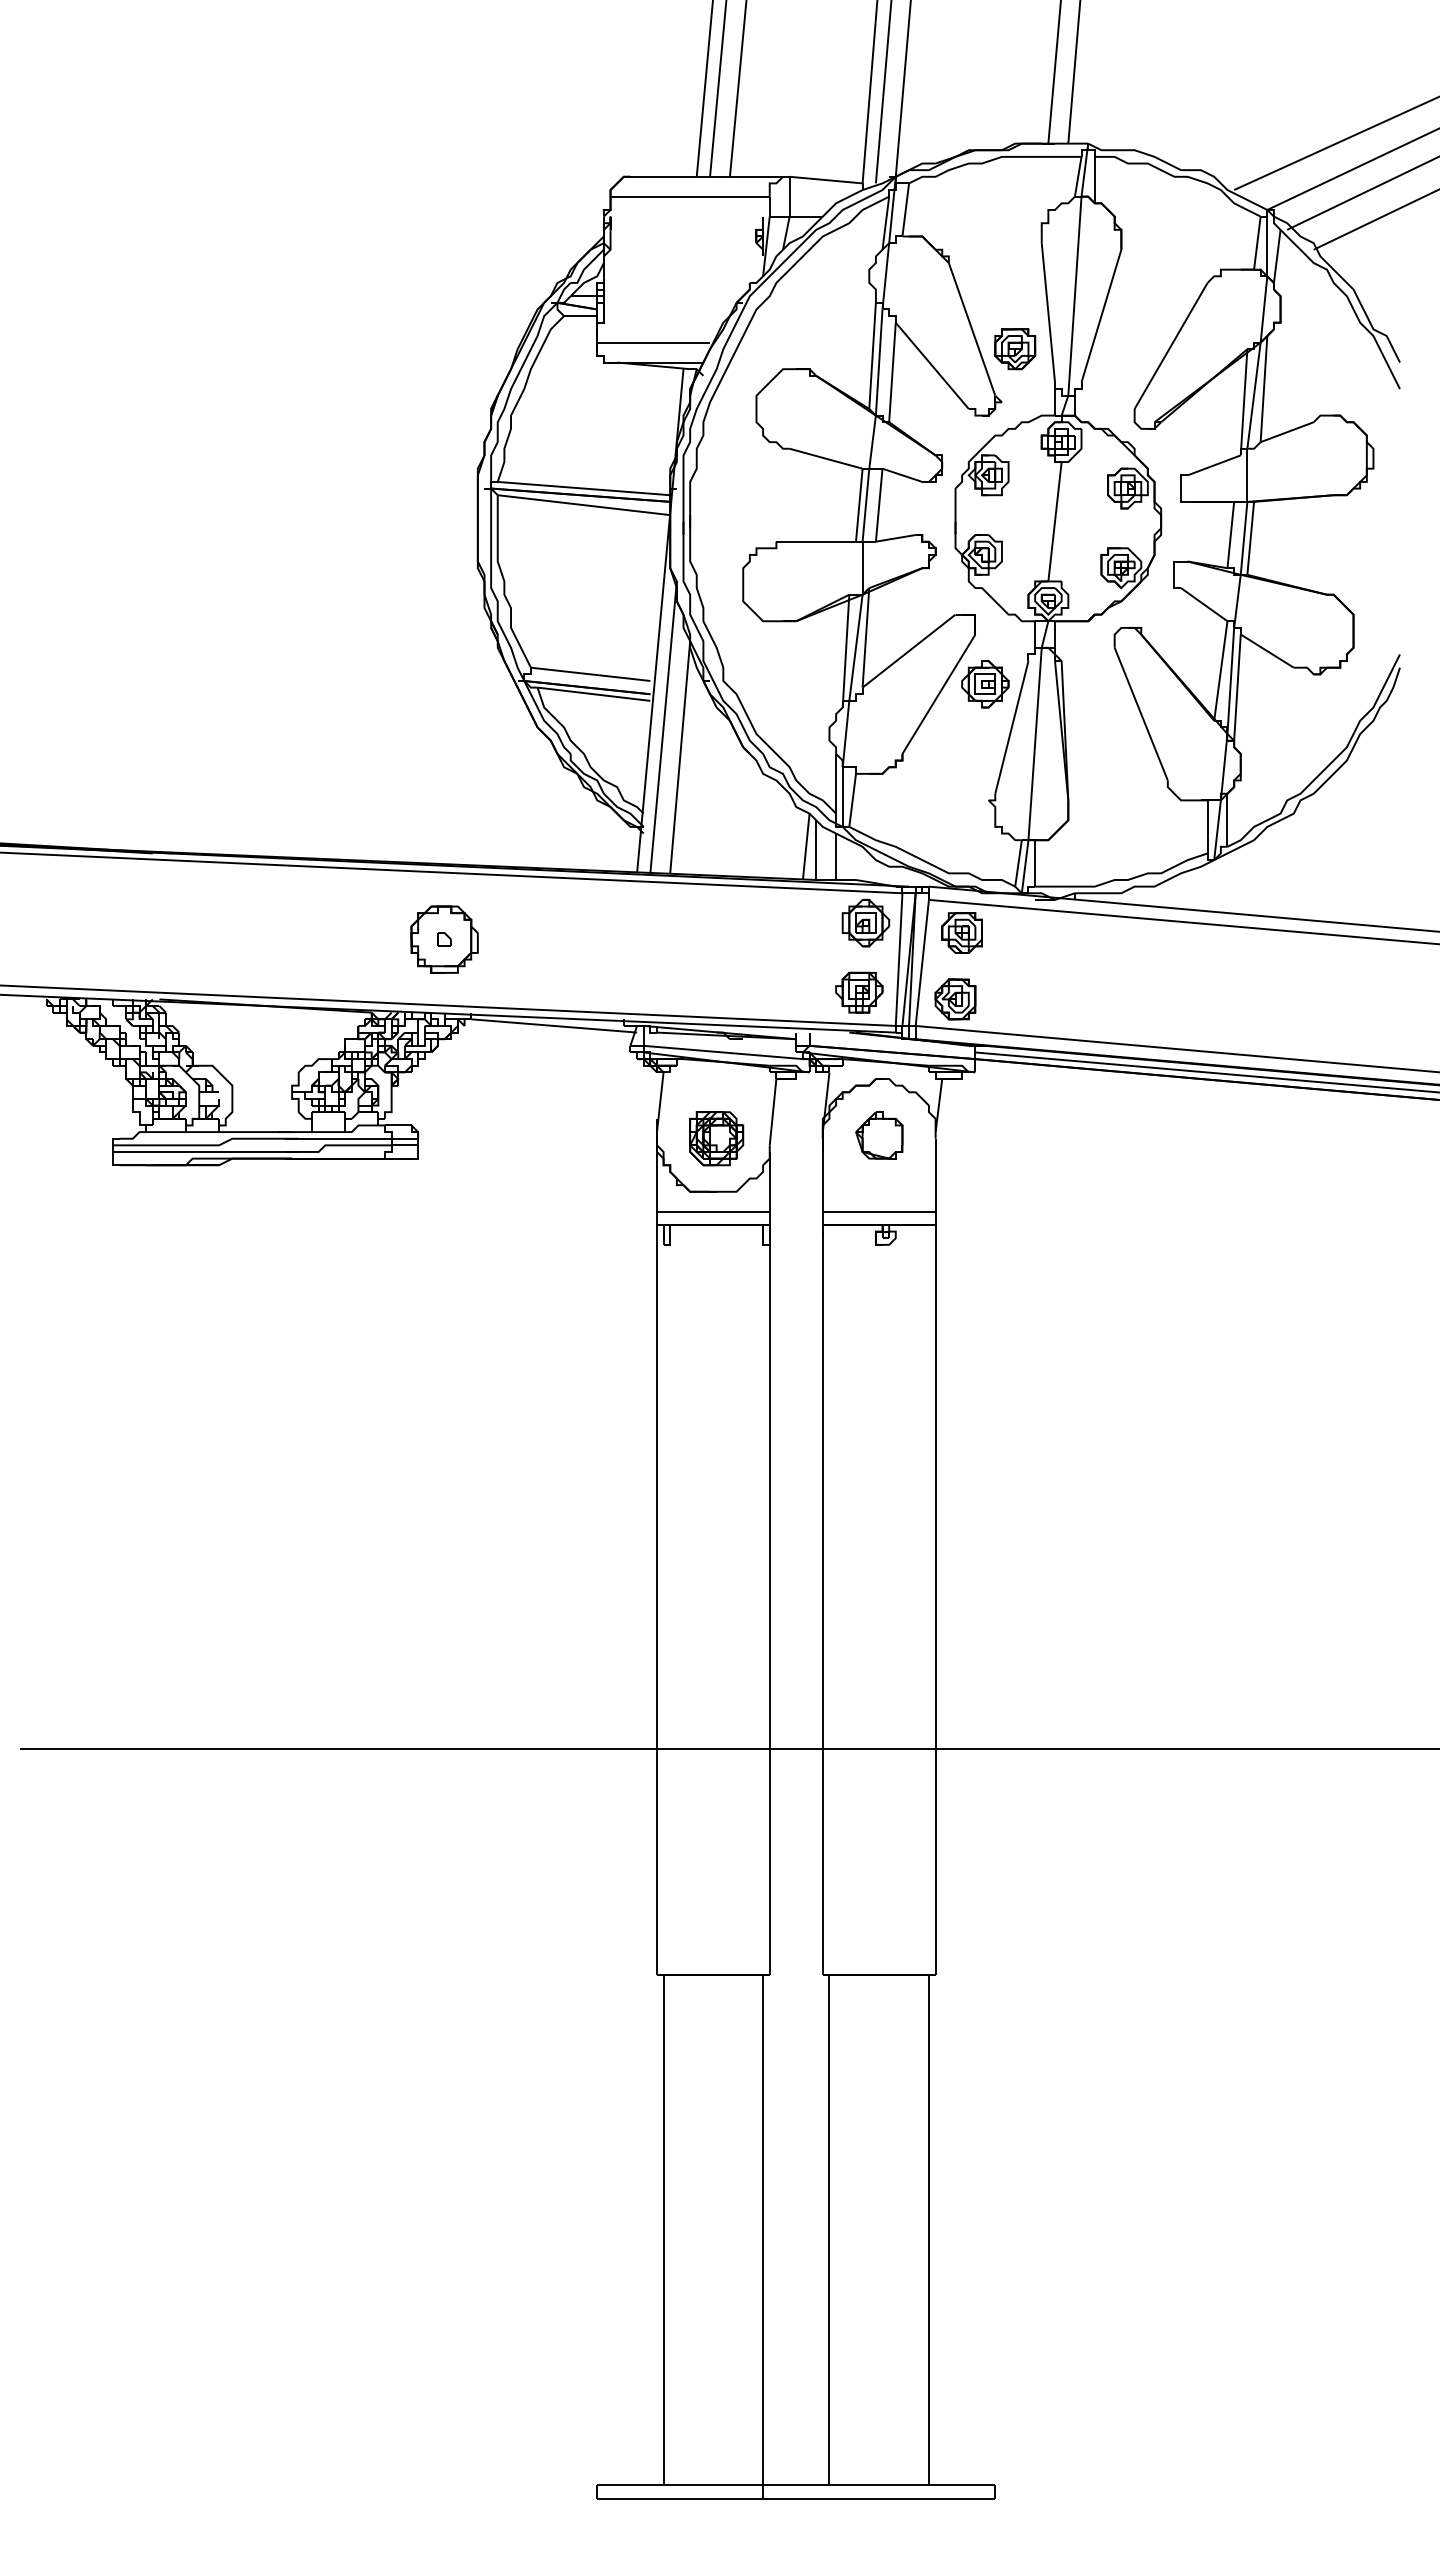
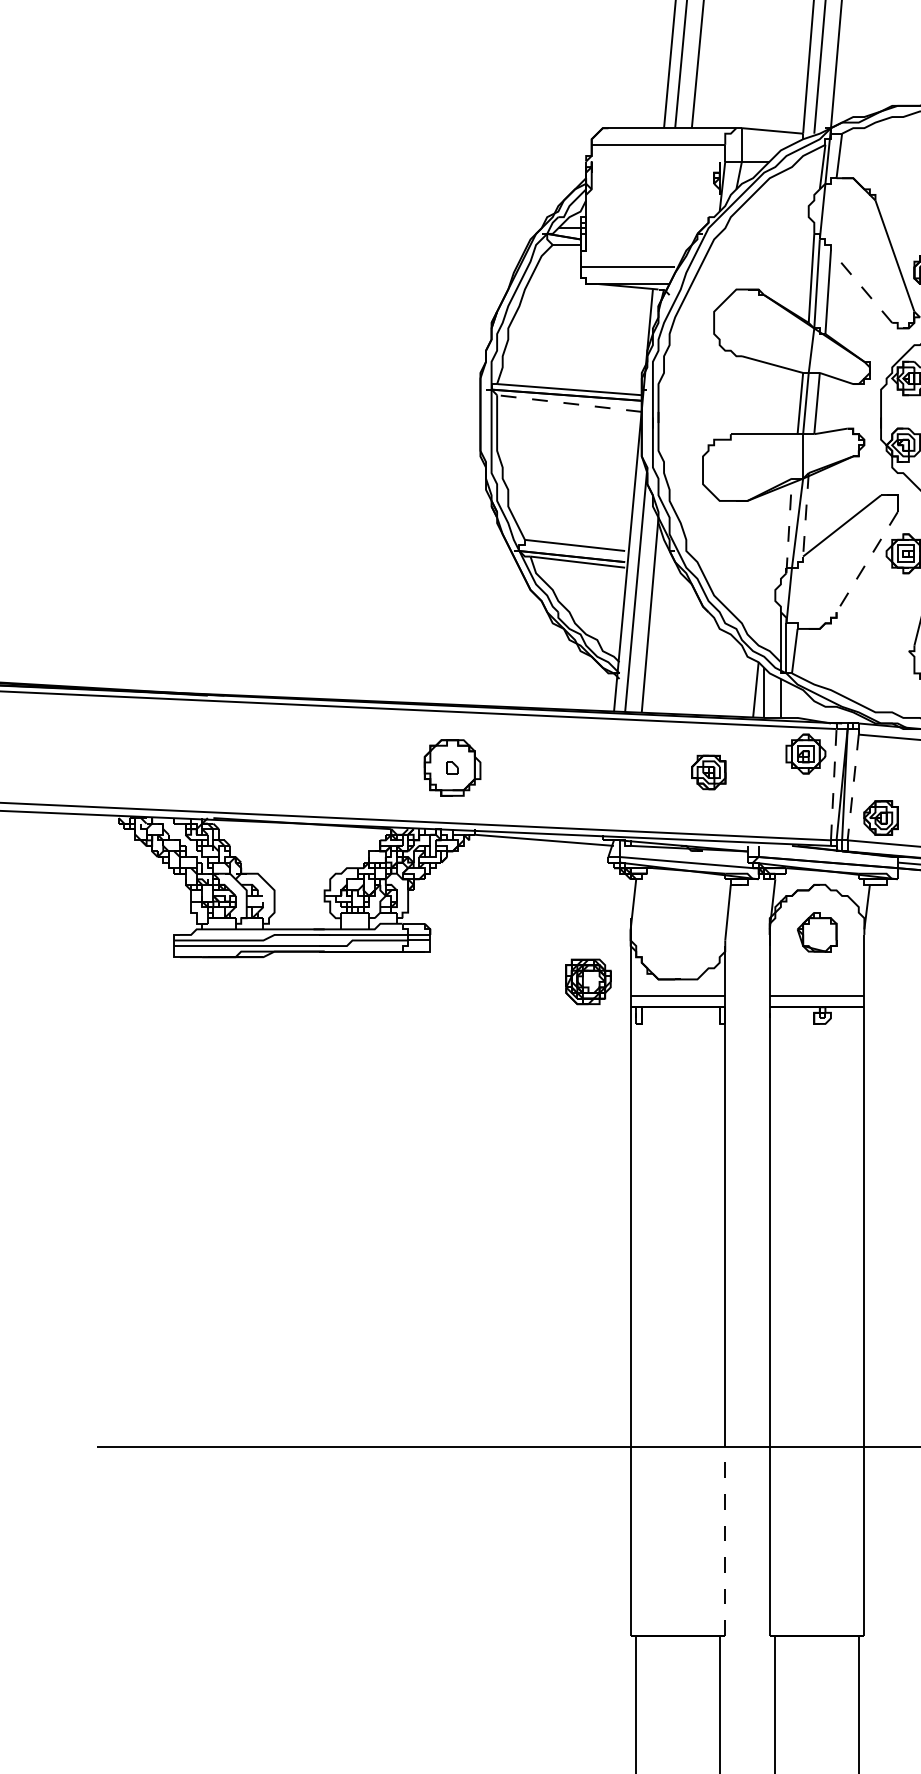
line: (932, 365) -> (861, 286), solid -> dashed
line: (583, 505) -> (569, 403), solid -> dashed
line: (865, 637) -> (805, 514), solid -> dashed
line: (846, 650) -> (789, 525), solid -> dashed
line: (938, 694) -> (866, 562), solid -> dashed
part: (961, 932) -> (708, 772), moved
line: (899, 959) -> (834, 784), solid -> dashed
line: (922, 963) -> (853, 787), solid -> dashed
part: (859, 992) -> (800, 812), removed
part: (716, 1138) -> (588, 981), moved
line: (769, 1861) -> (725, 1541), solid -> dashed

